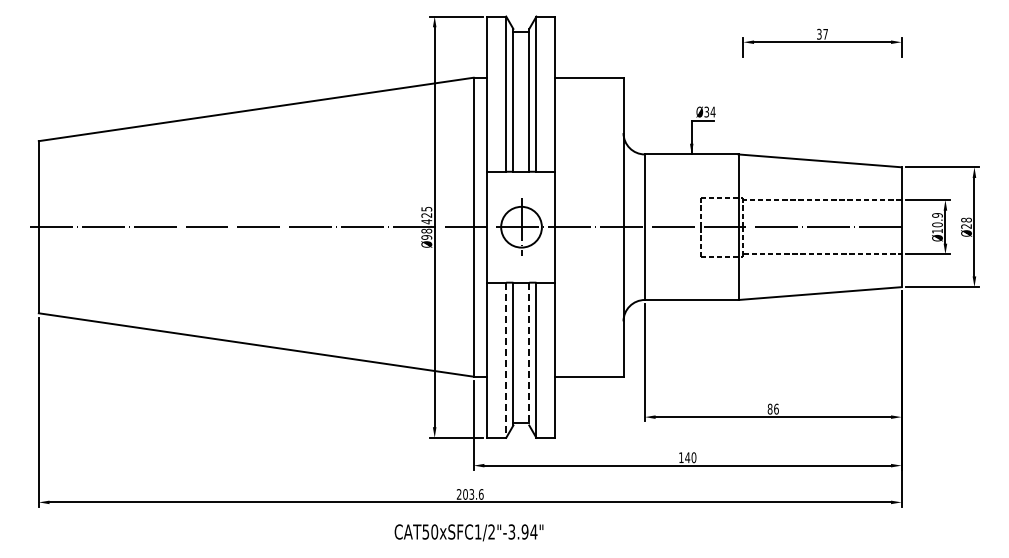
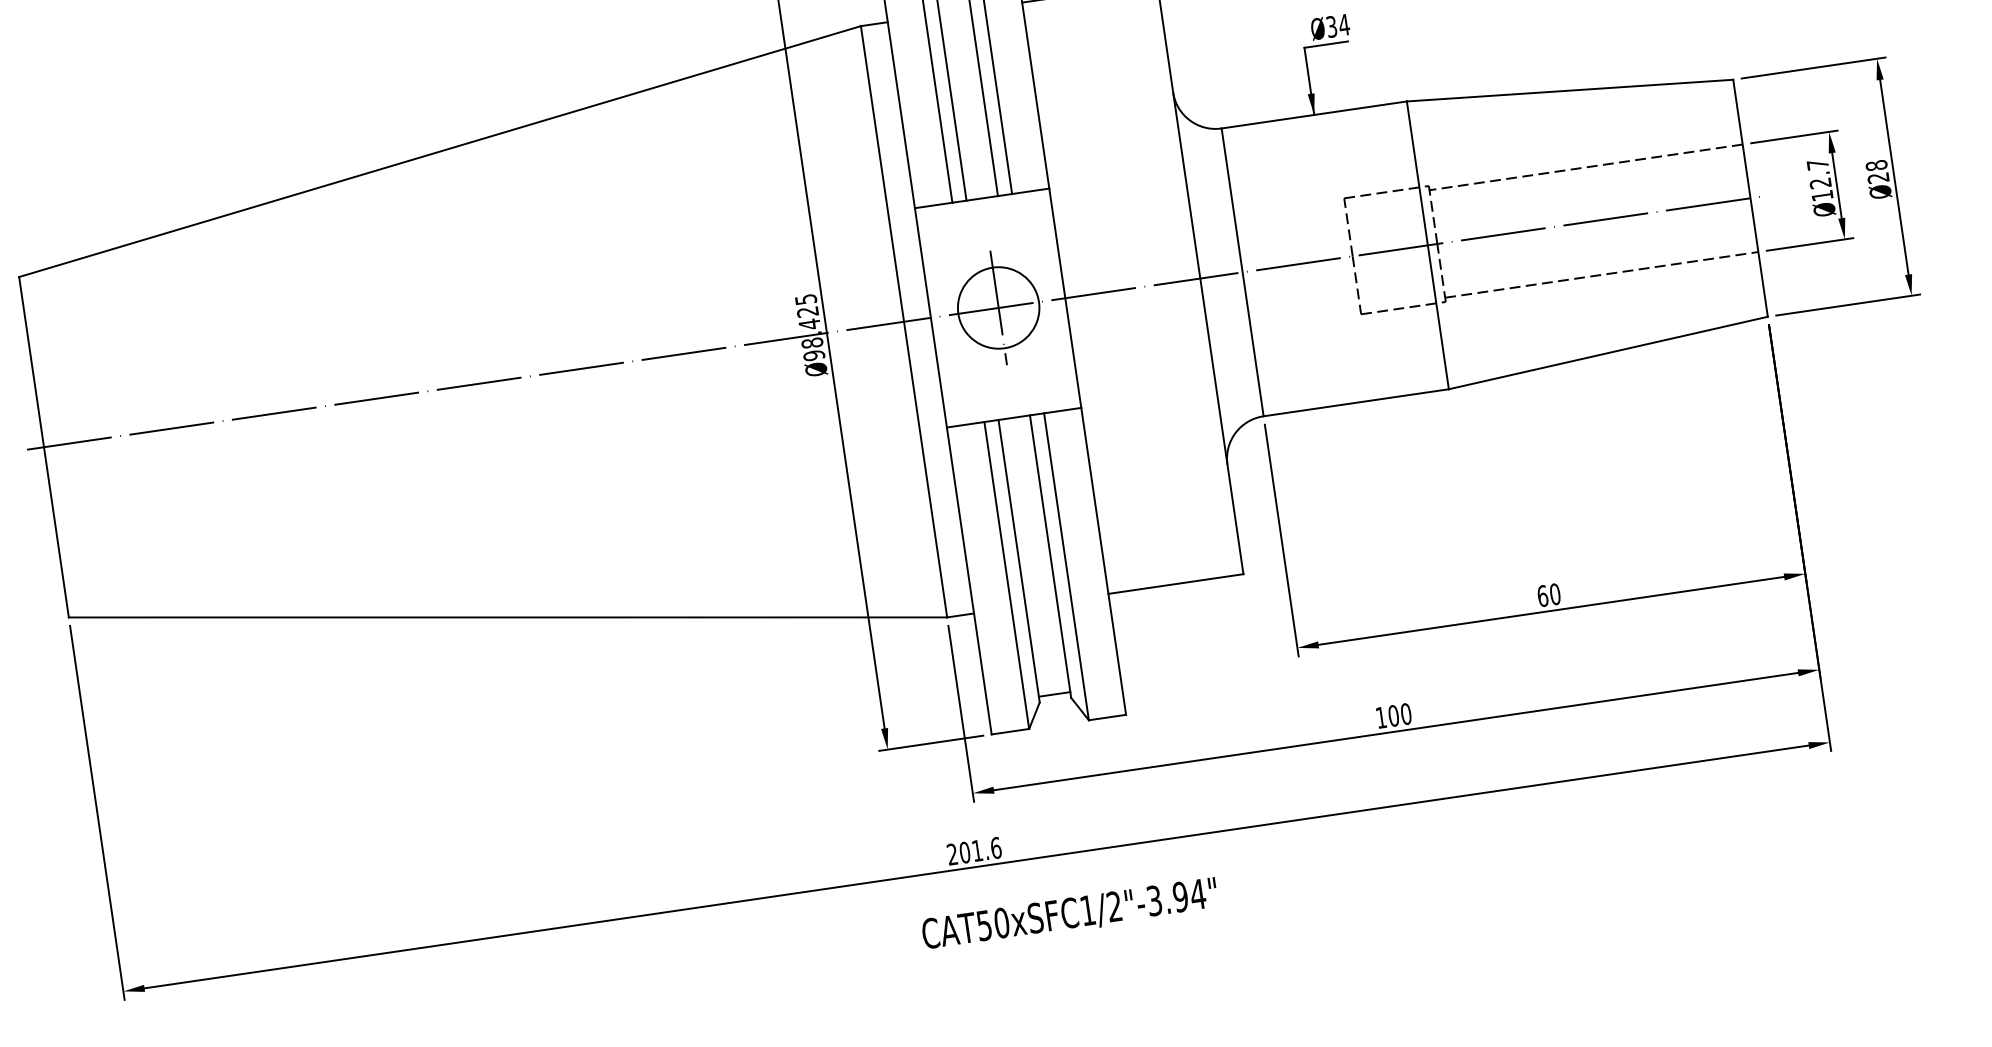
text: (937, 220) -> (1819, 174), Ø10.9 -> Ø12.7
line: (529, 354) -> (1051, 557), dashed -> solid
line: (506, 360) -> (1007, 575), dashed -> solid
text: (772, 408) -> (1547, 594), 86 -> 60
text: (687, 457) -> (1393, 715), 140 -> 100
text: (471, 494) -> (976, 850), 203.6 -> 201.6
text: (468, 532) -> (1068, 914), moved

